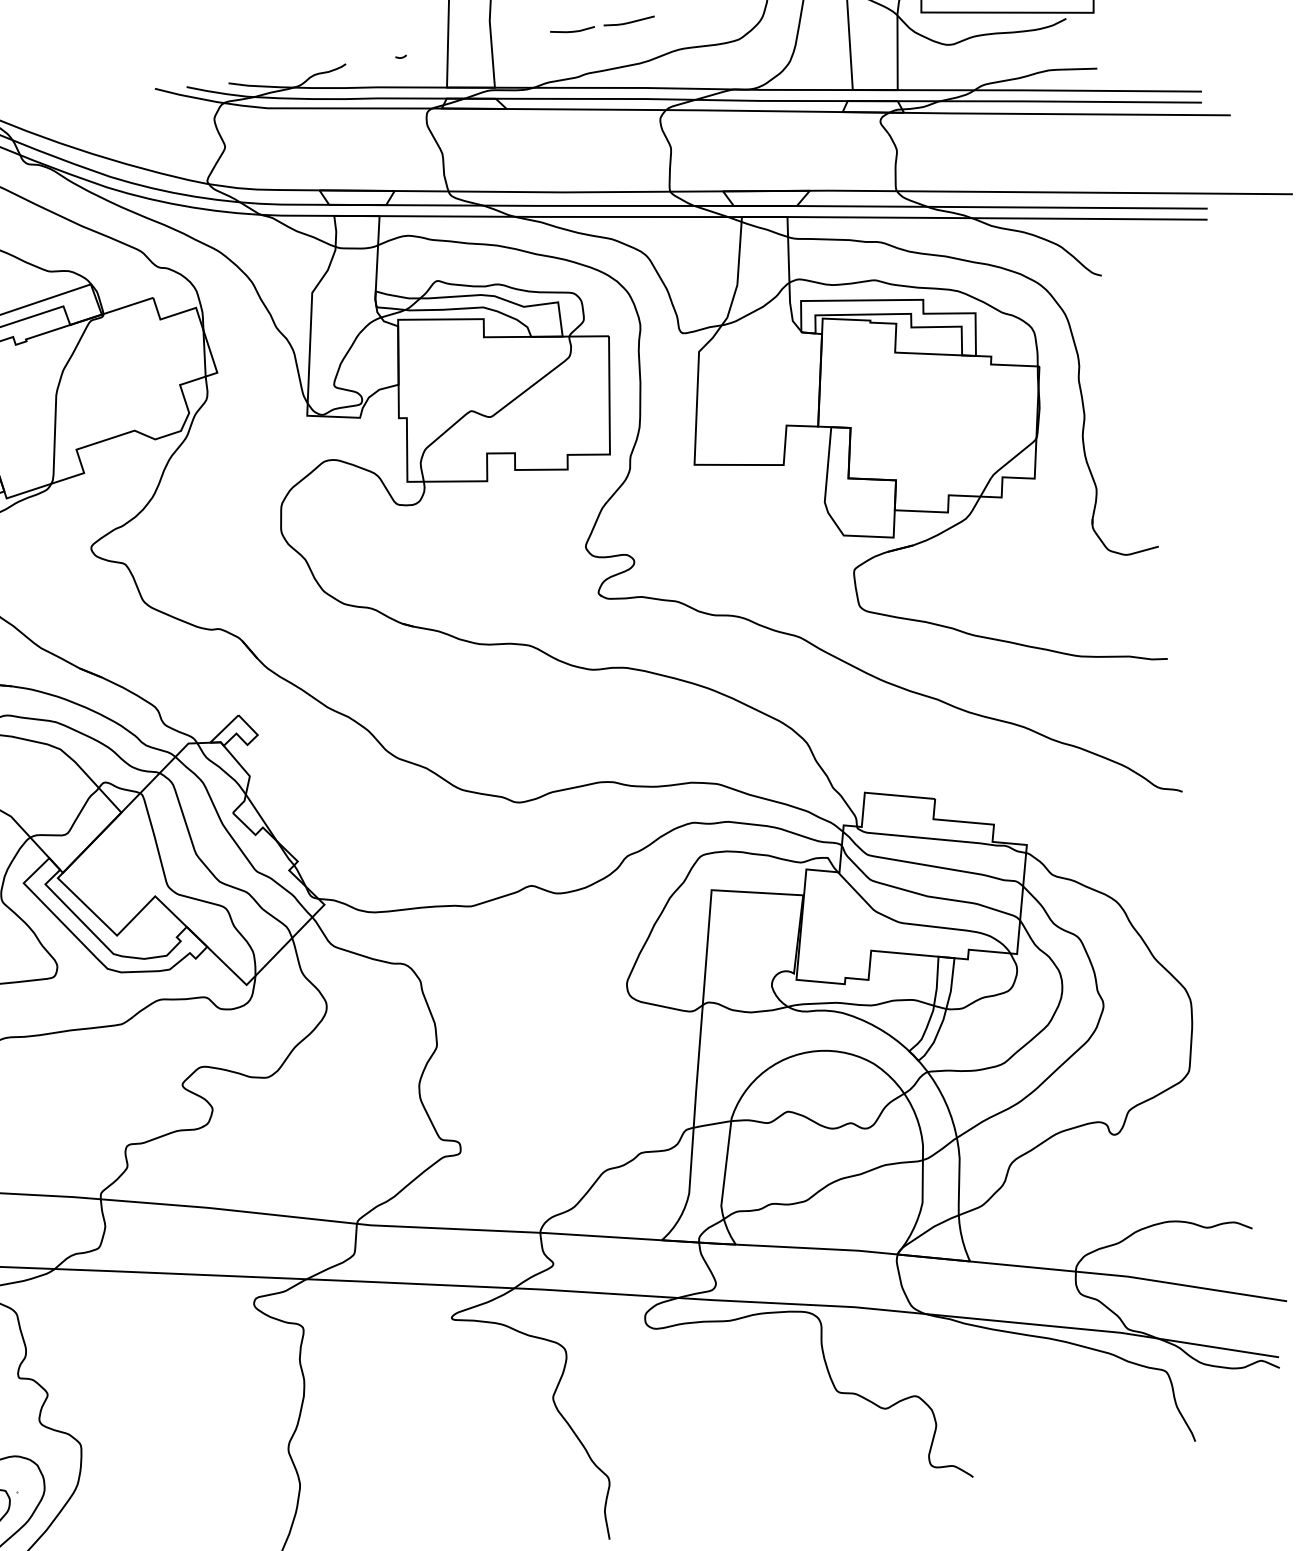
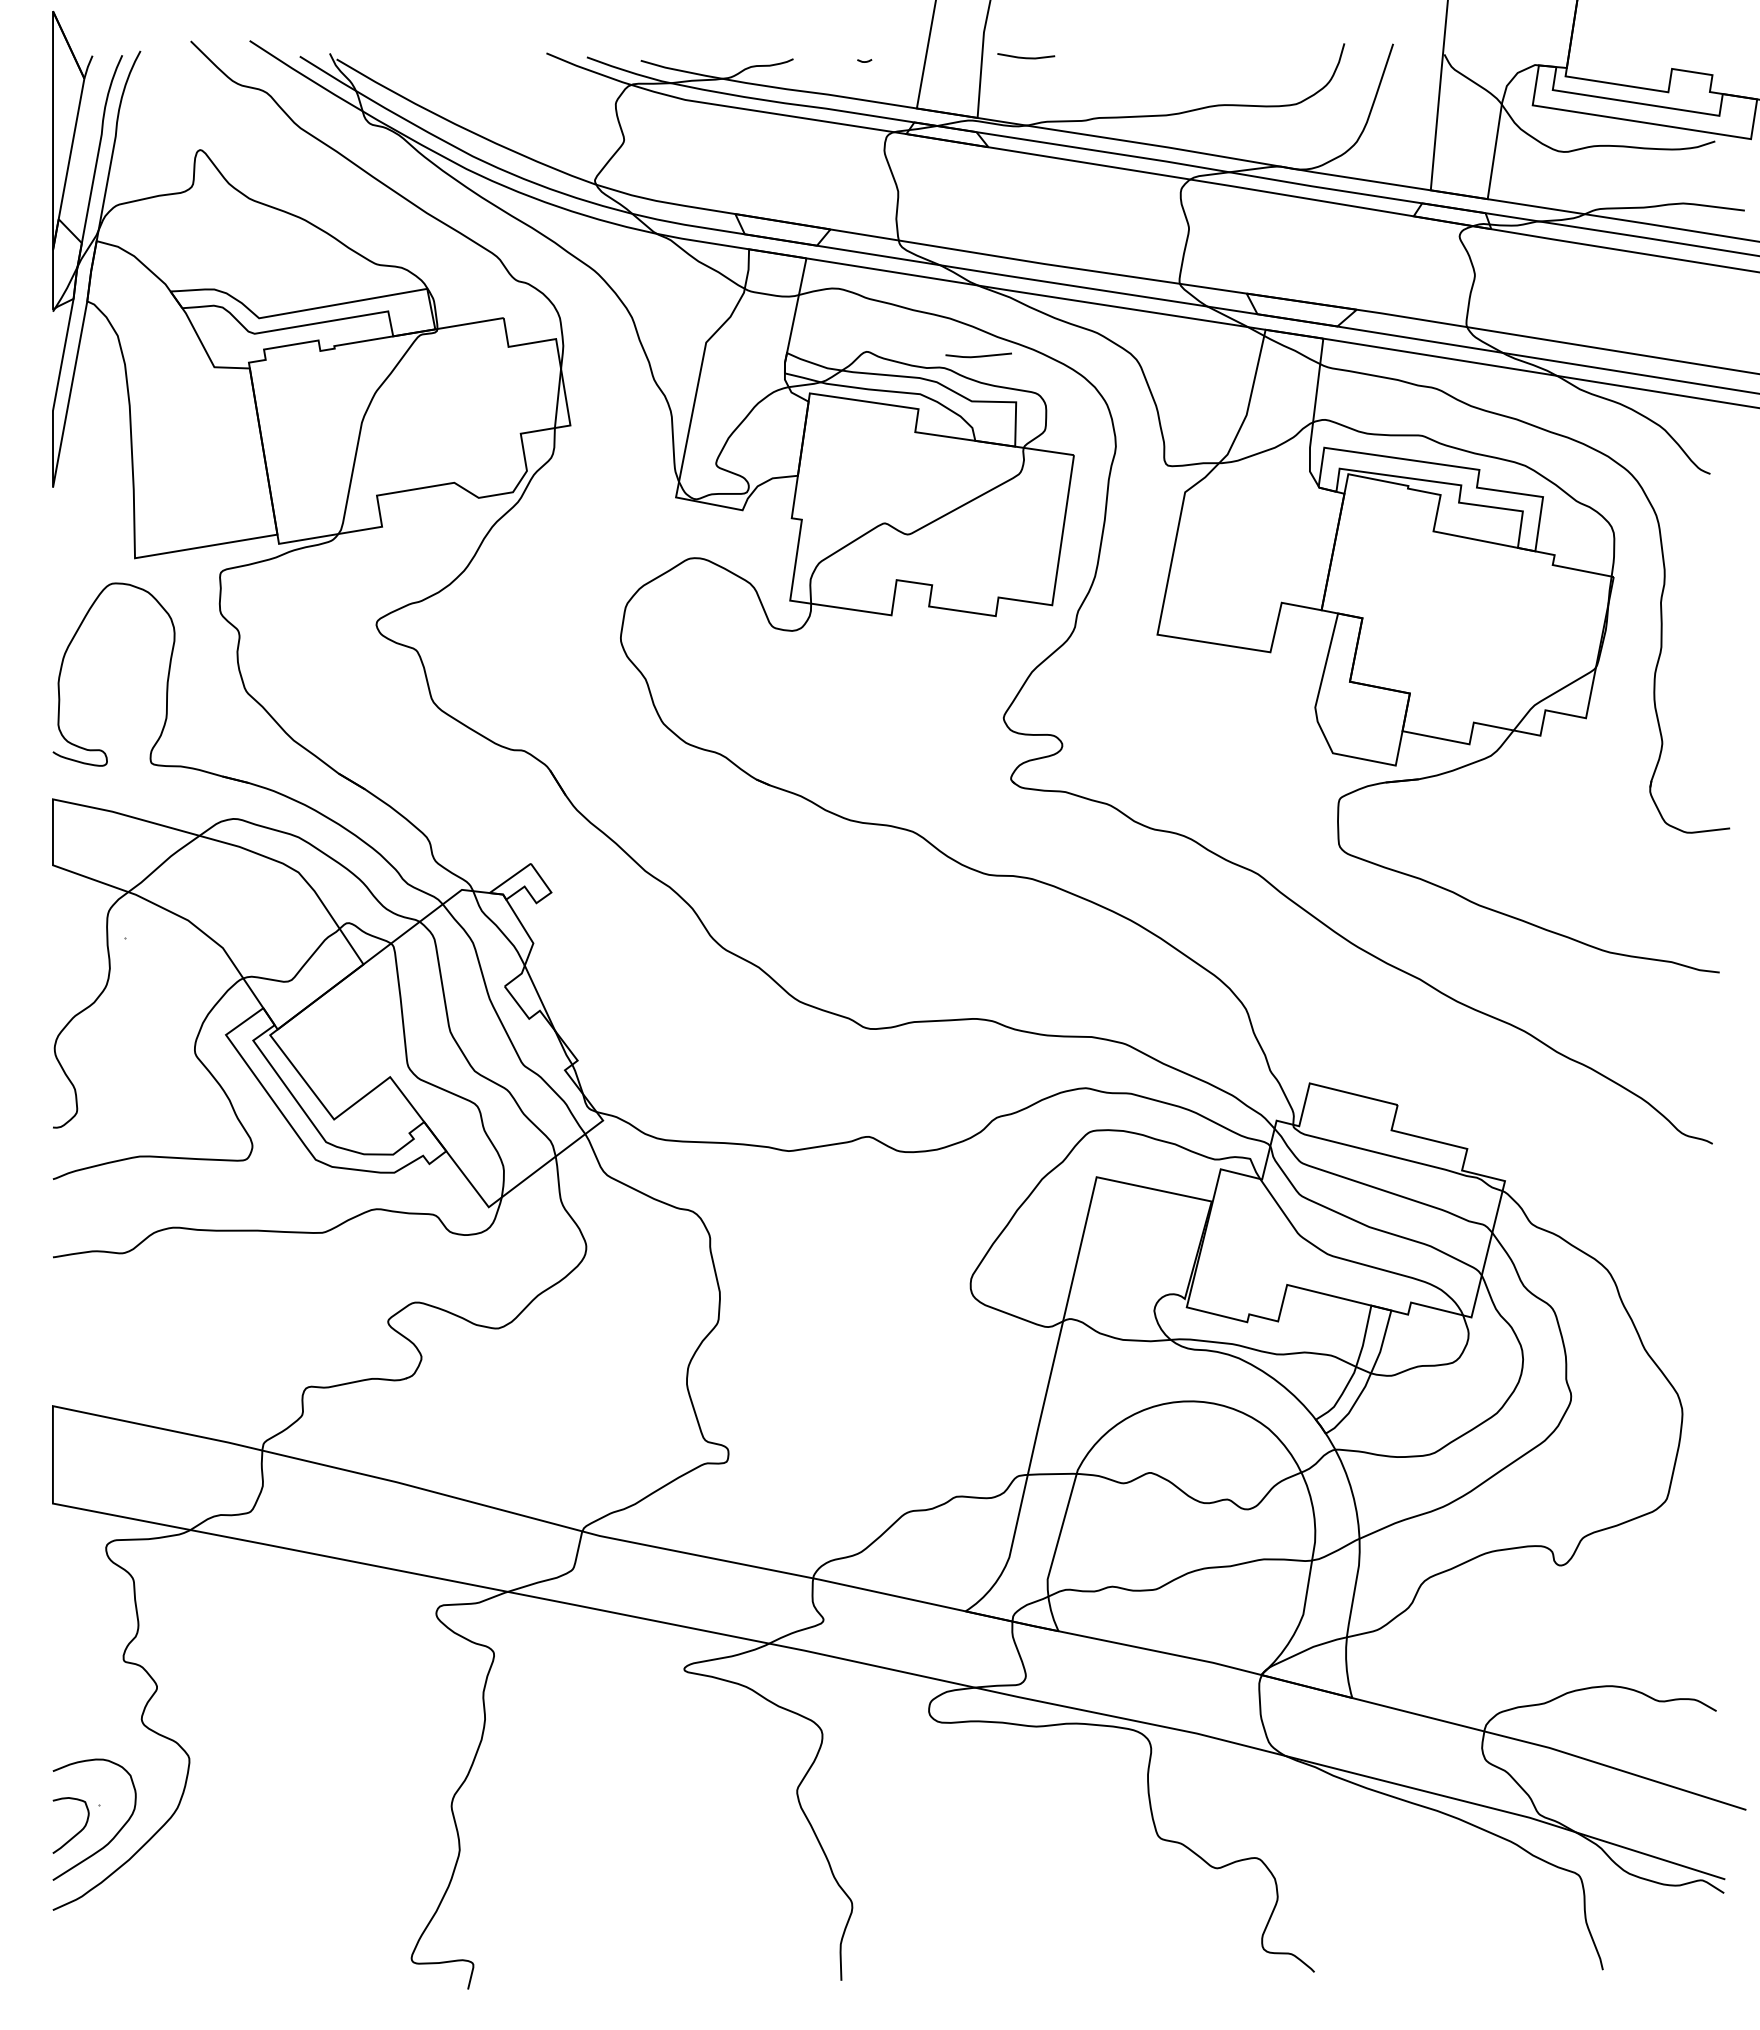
line: (629, 21) -> (978, 355), moved
line: (572, 31) -> (1026, 57), moved

